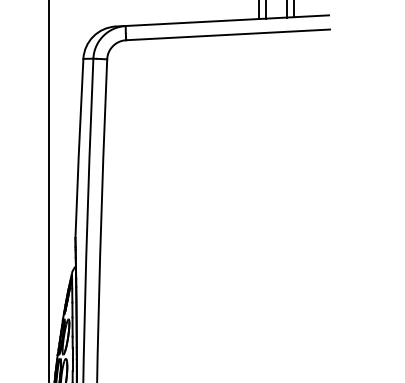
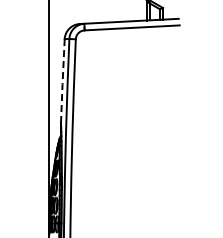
line: (78, 149) -> (62, 81), solid -> dashed

